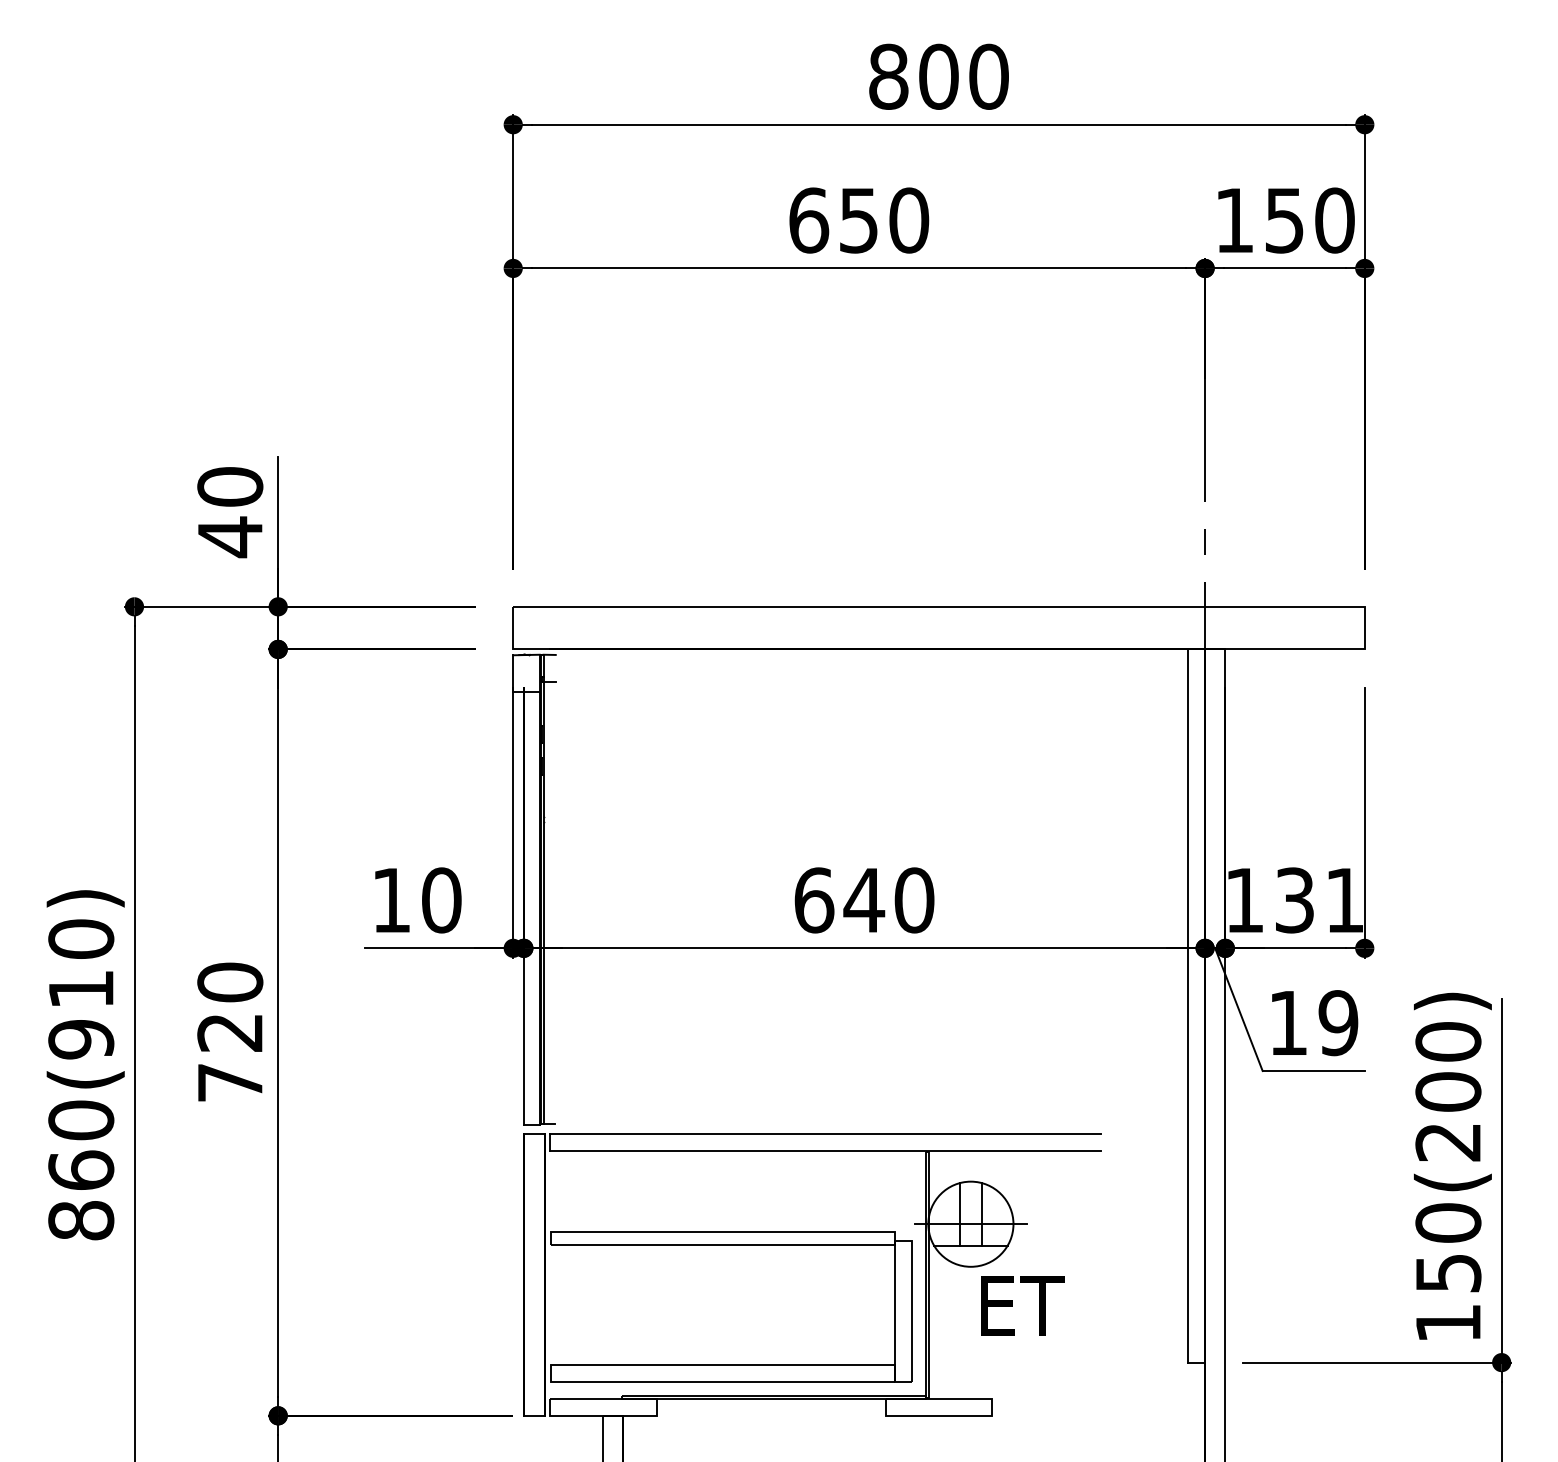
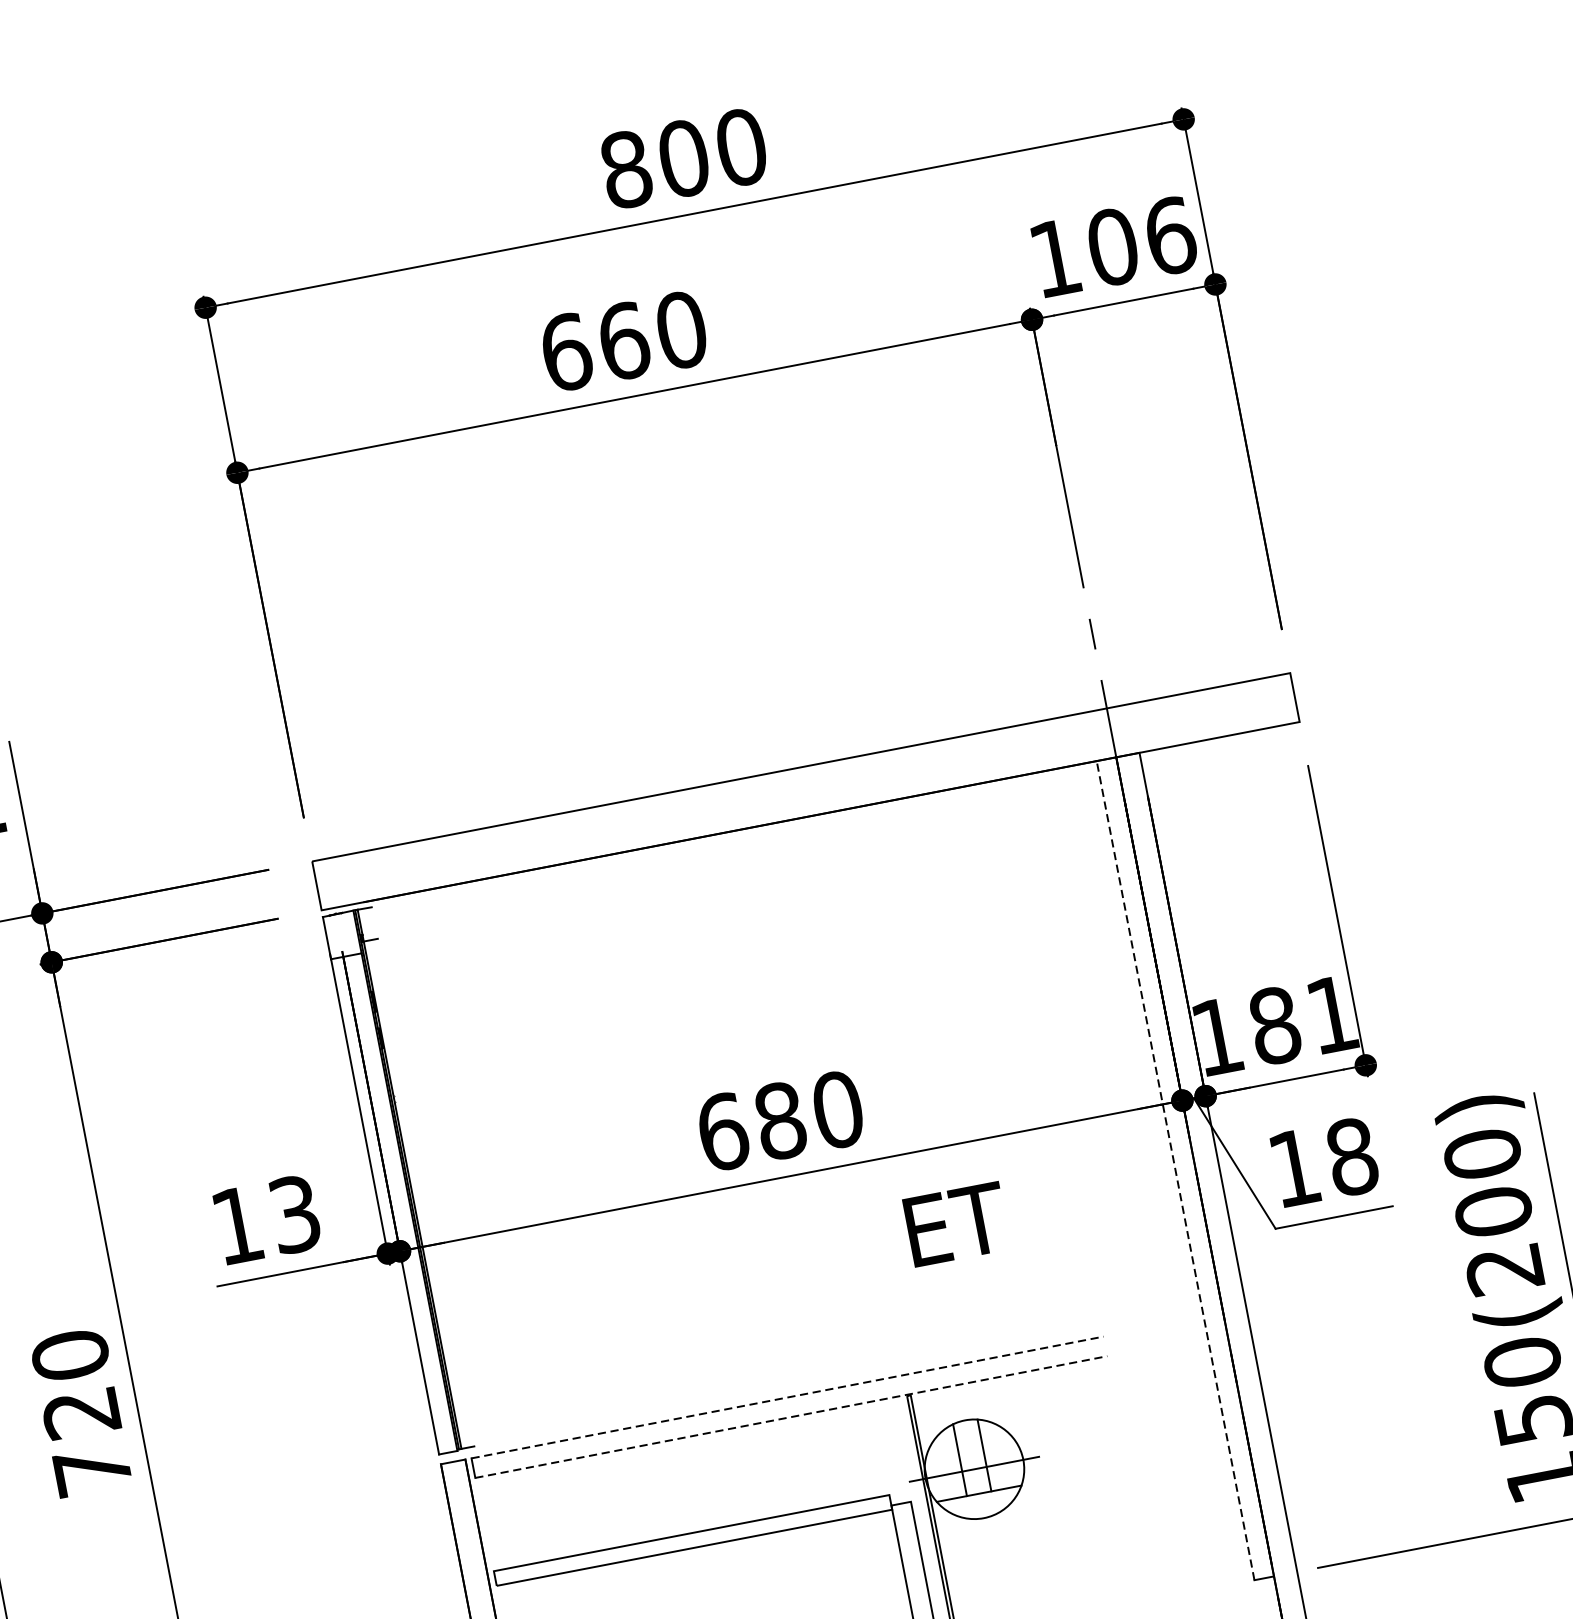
text: (859, 220) -> (624, 341), 650 -> 660
text: (1310, 220) -> (1142, 241), 150 -> 106
text: (441, 900) -> (294, 1214), 10 -> 13
text: (864, 900) -> (780, 1121), 640 -> 680
text: (1294, 900) -> (1274, 1025), 131 -> 181
line: (1188, 1006) -> (1176, 1171), solid -> dashed
text: (1338, 1023) -> (1352, 1157), 19 -> 18
line: (826, 1133) -> (788, 1397), solid -> dashed
line: (826, 1150) -> (792, 1416), solid -> dashed
text: (1022, 1305) -> (956, 1224), moved

